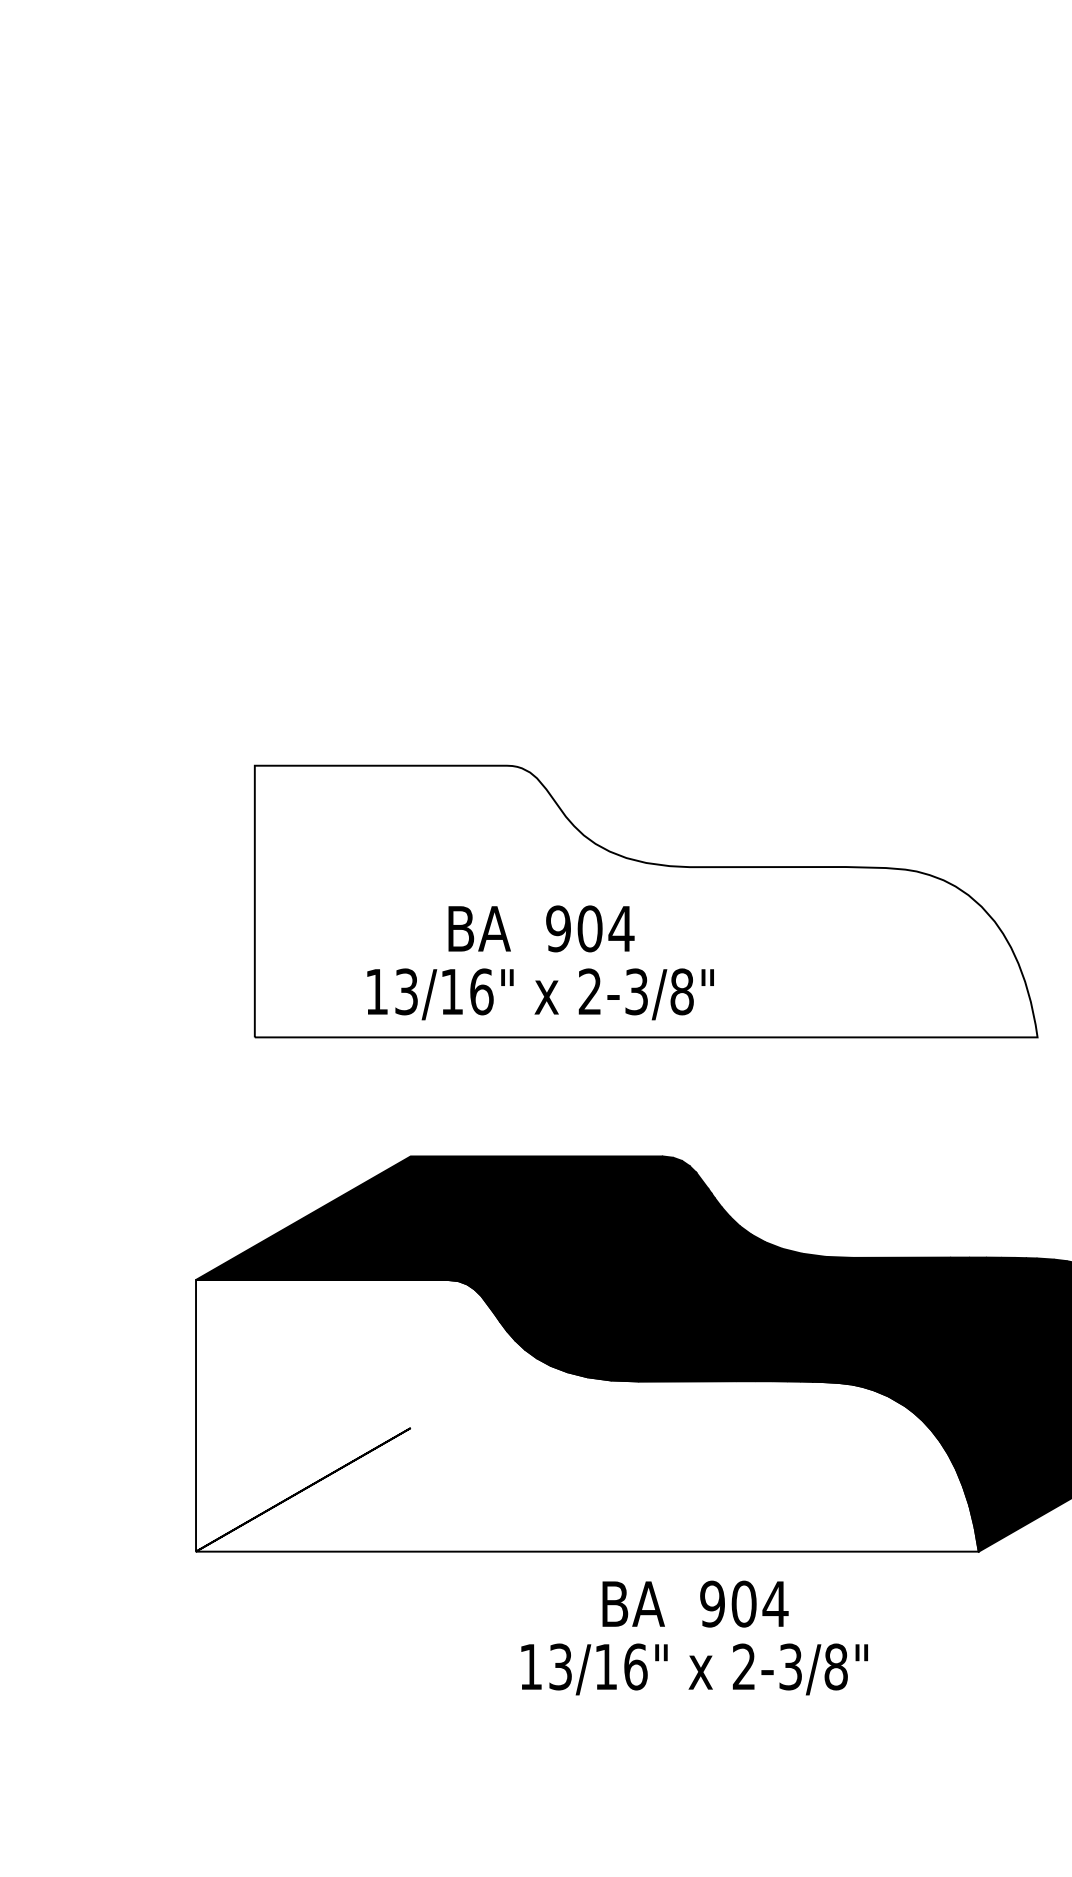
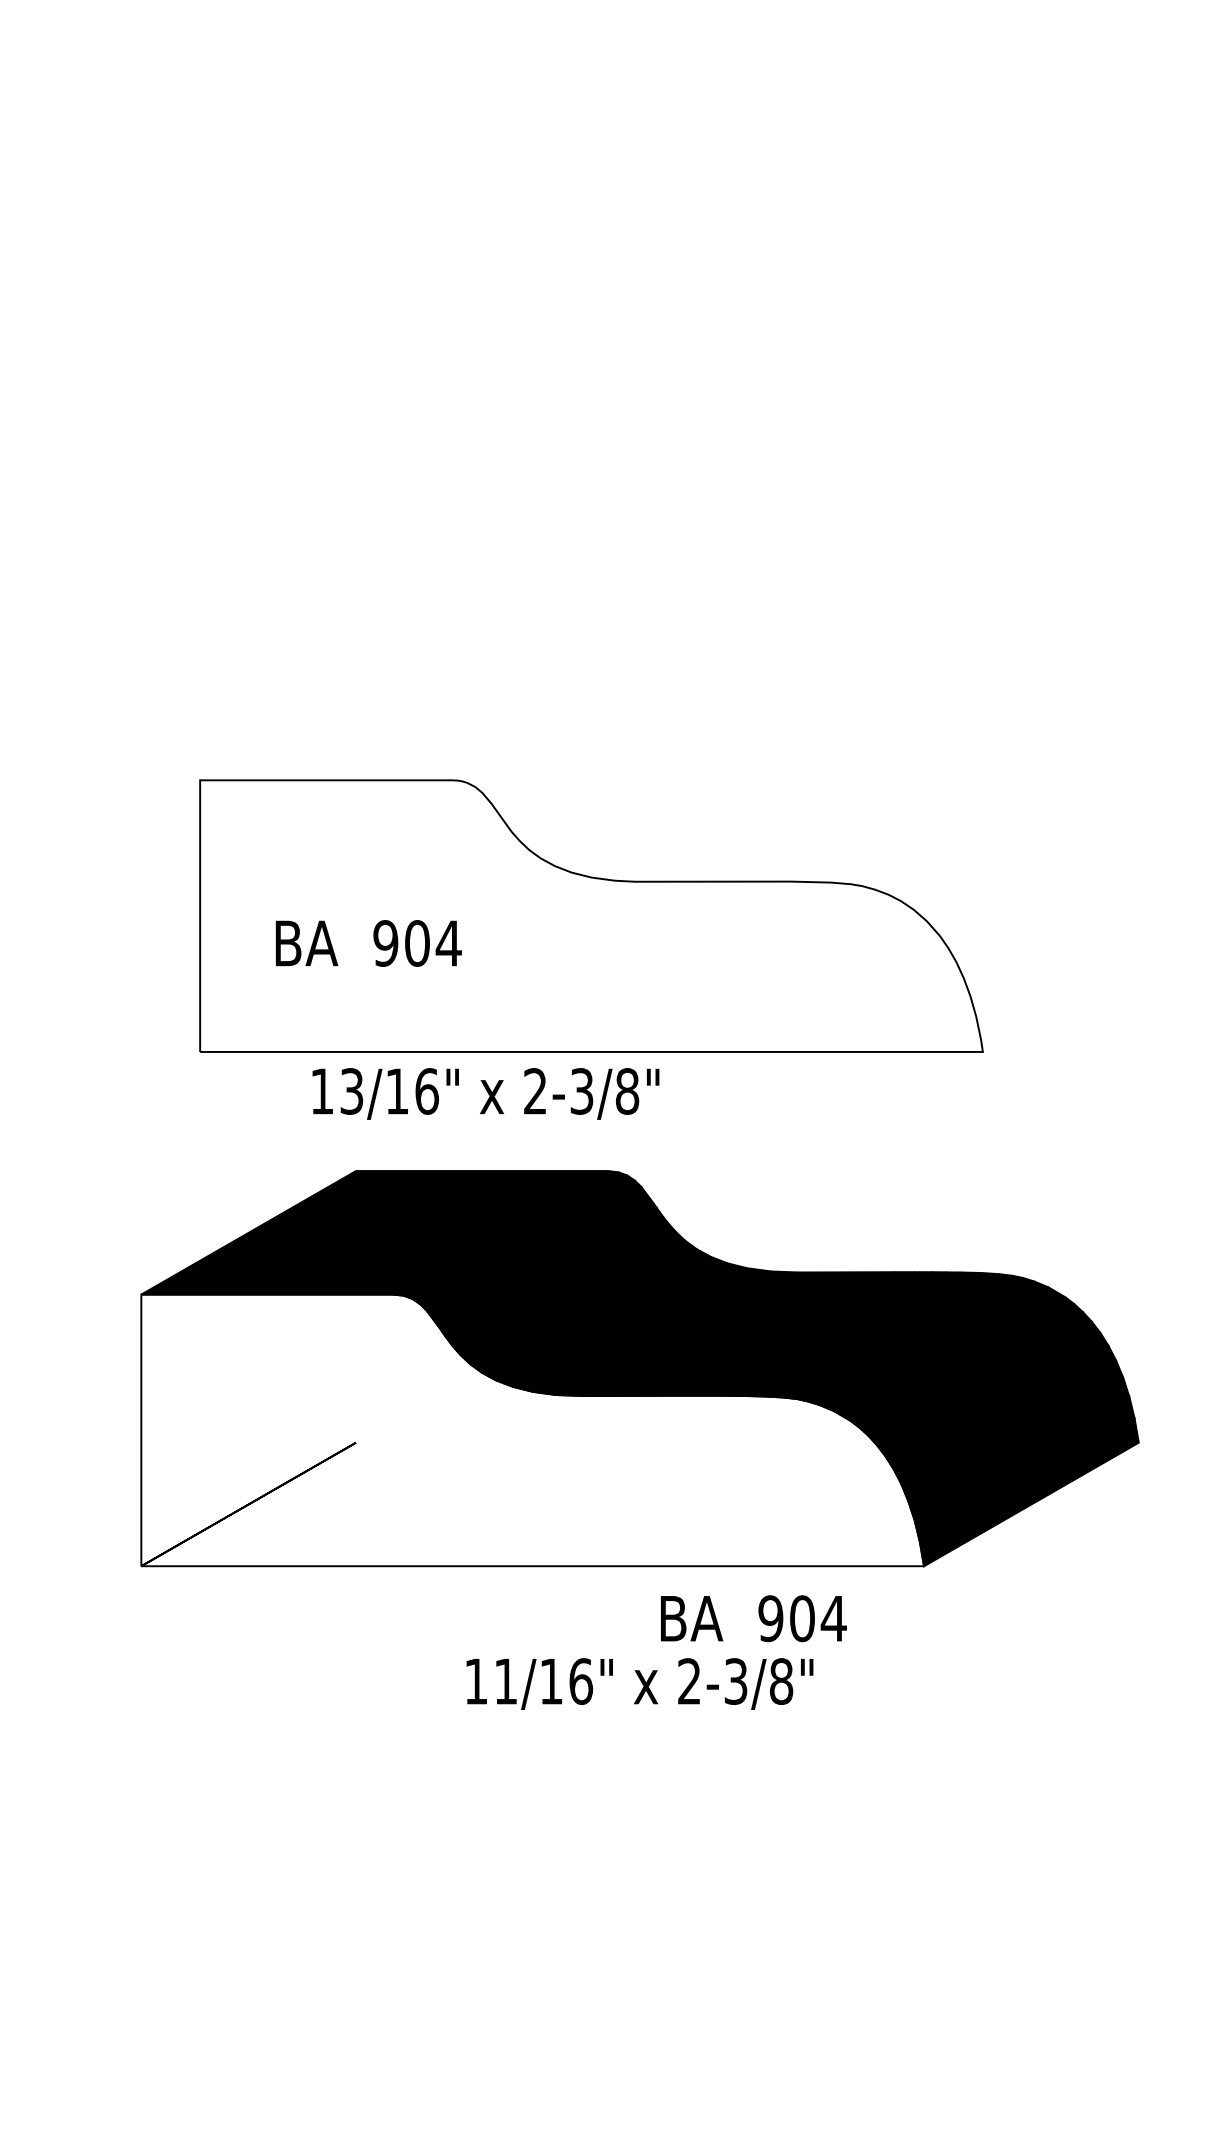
text: (541, 928) -> (368, 943), moved
text: (540, 993) -> (485, 1093), moved
text: (695, 1603) -> (753, 1618), moved
text: (560, 1666) -> (505, 1681), 13/16" -> 11/16"

